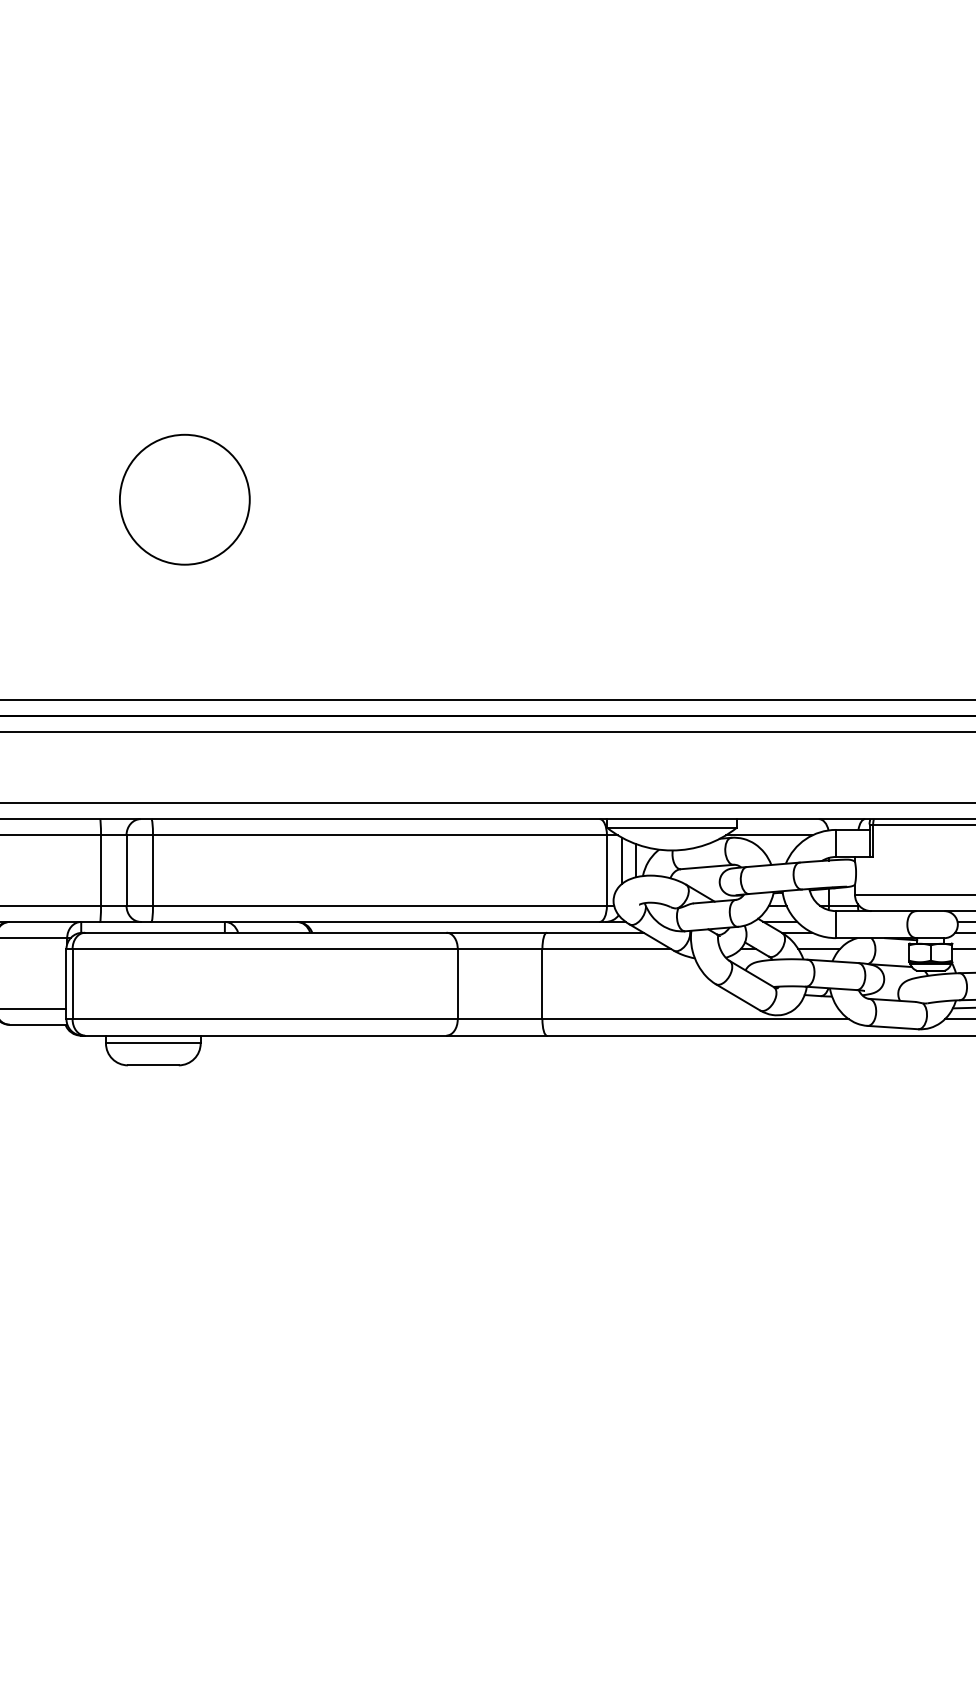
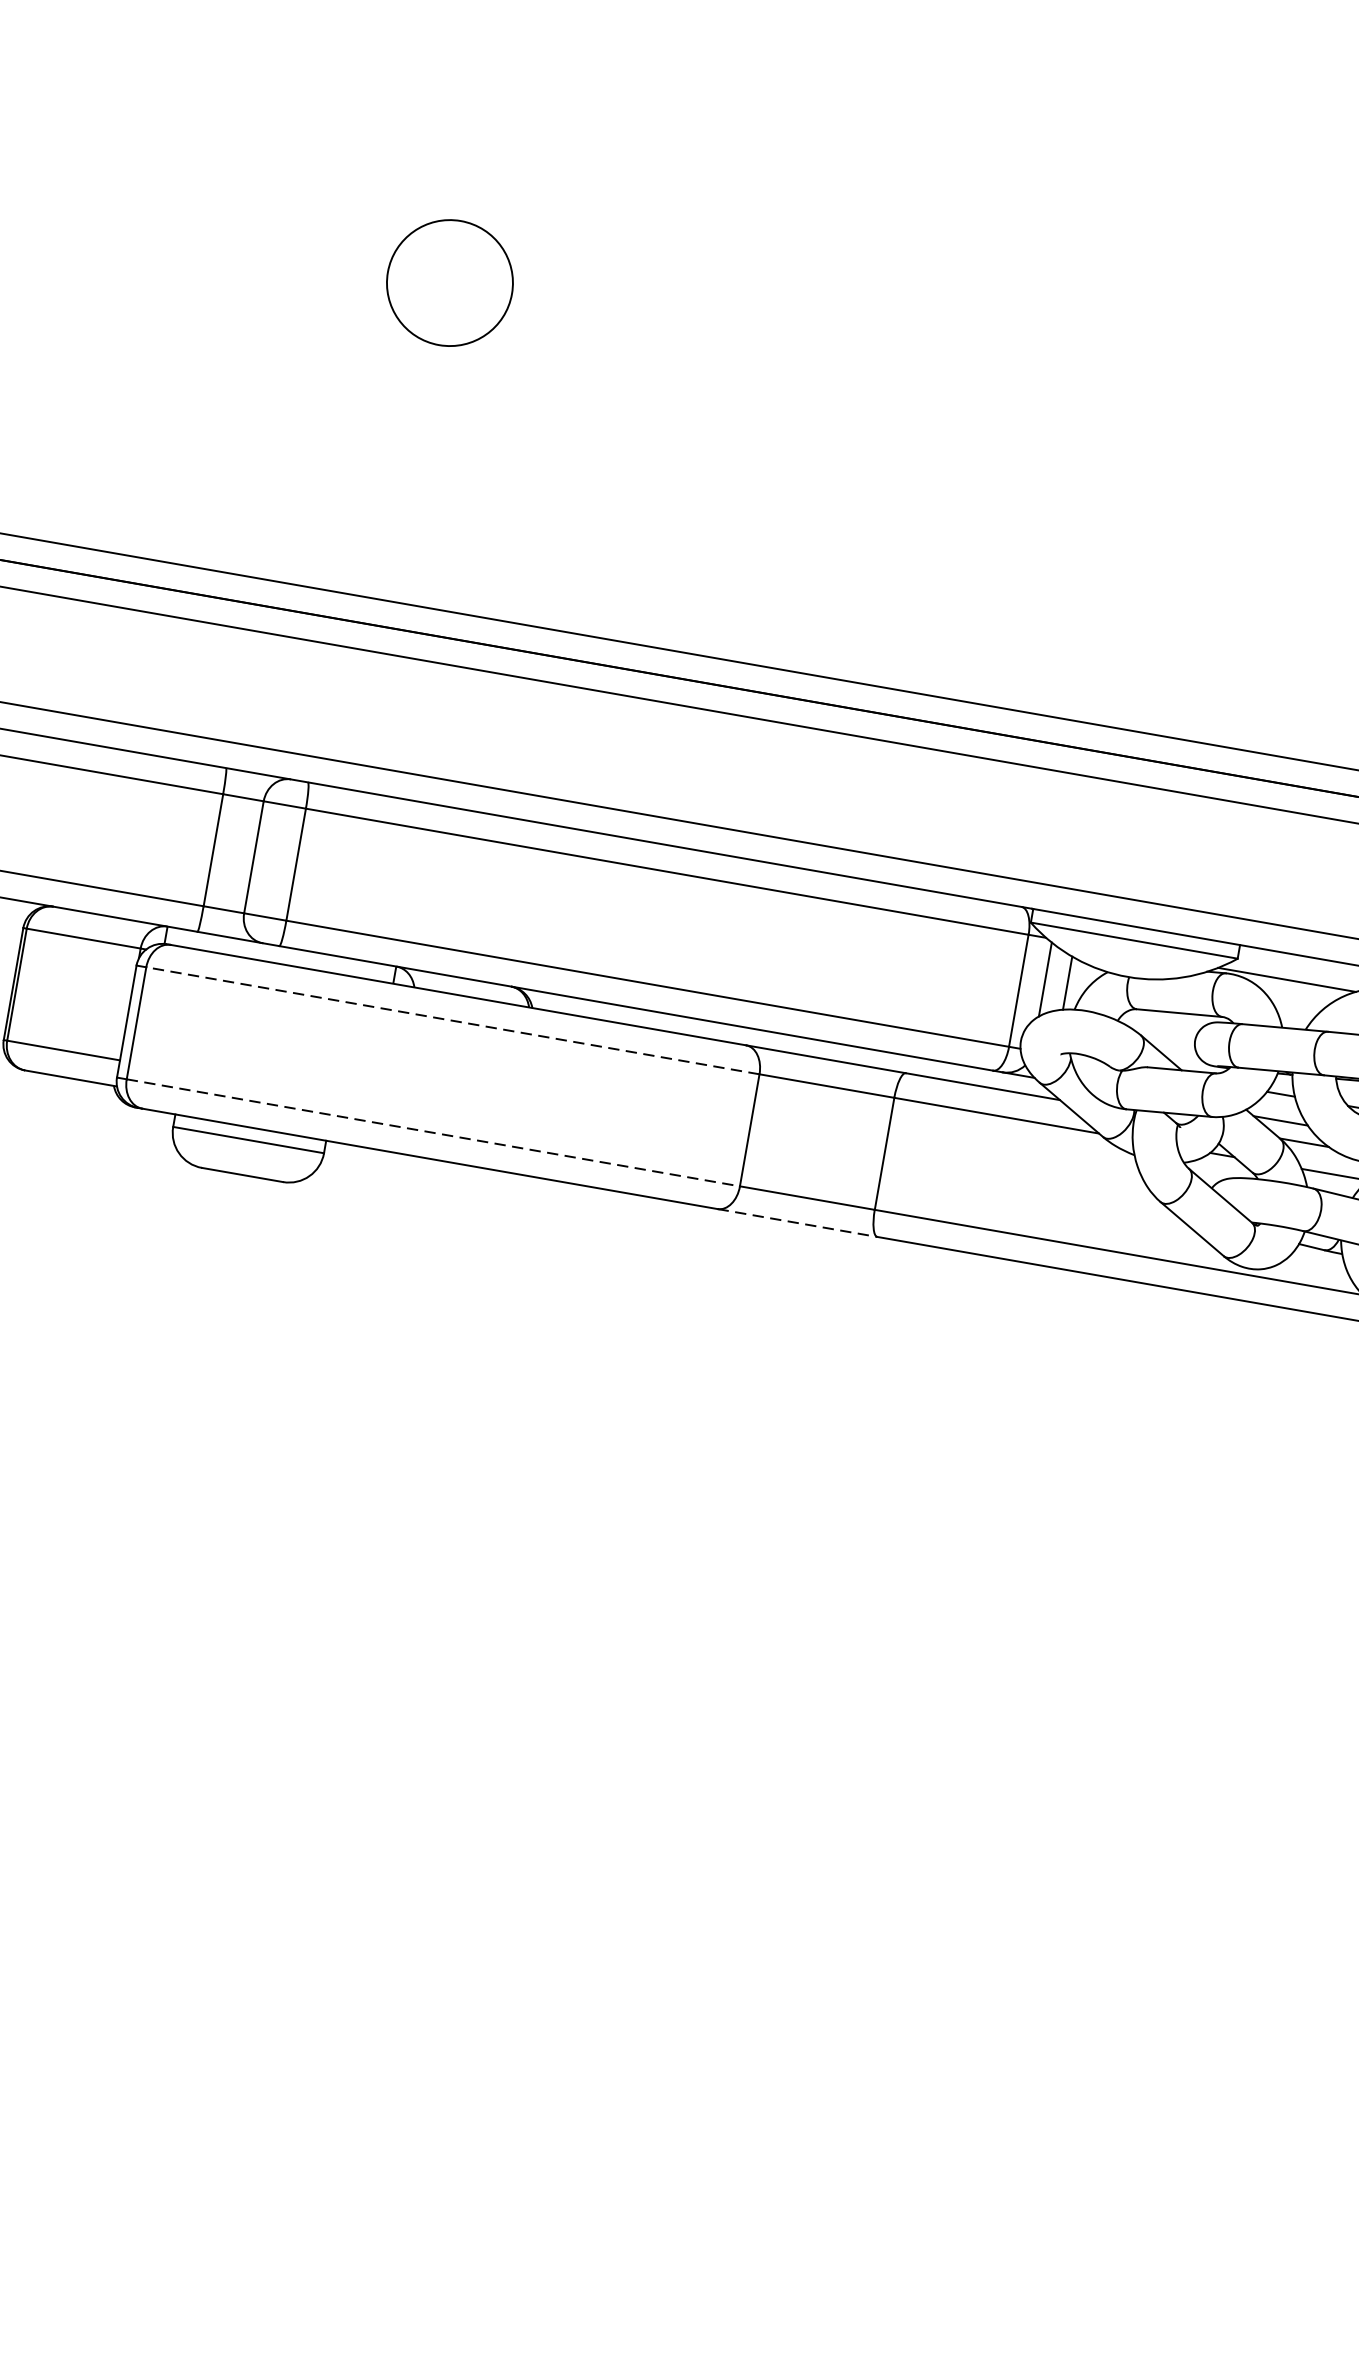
circle: (184, 499) -> (449, 282), size x0.6
line: (265, 948) -> (453, 1020), solid -> dashed
line: (265, 1019) -> (433, 1133), solid -> dashed
line: (497, 1035) -> (798, 1223), solid -> dashed

